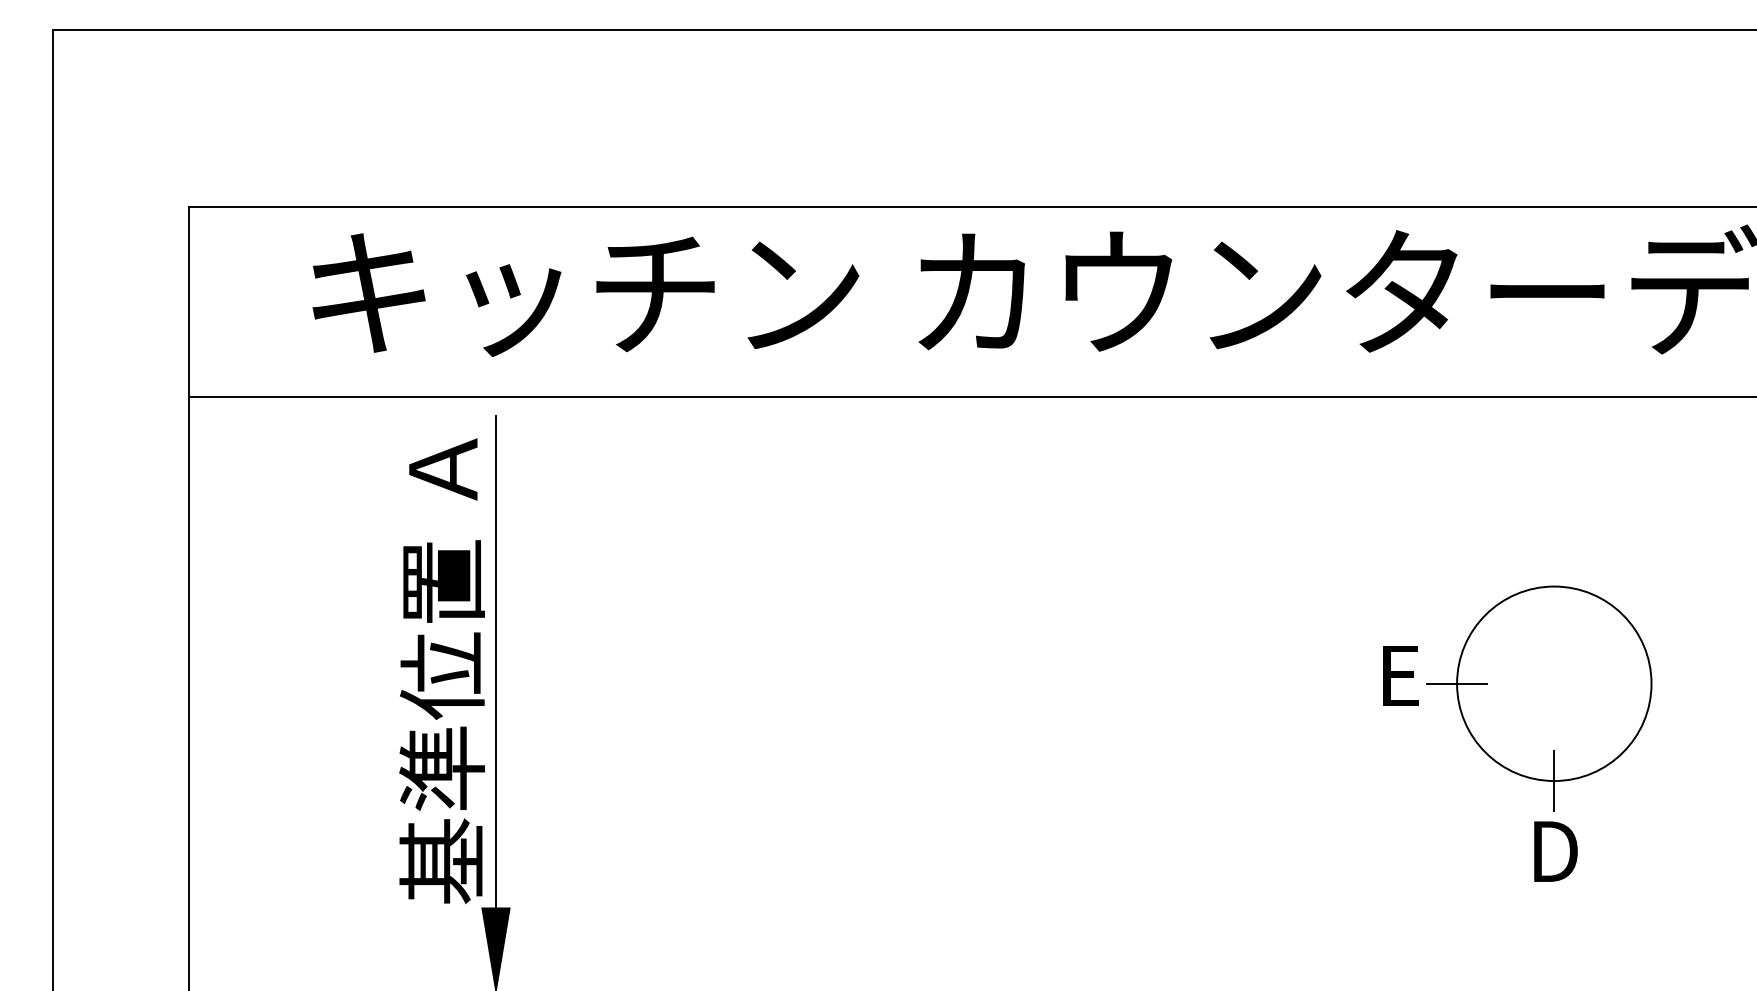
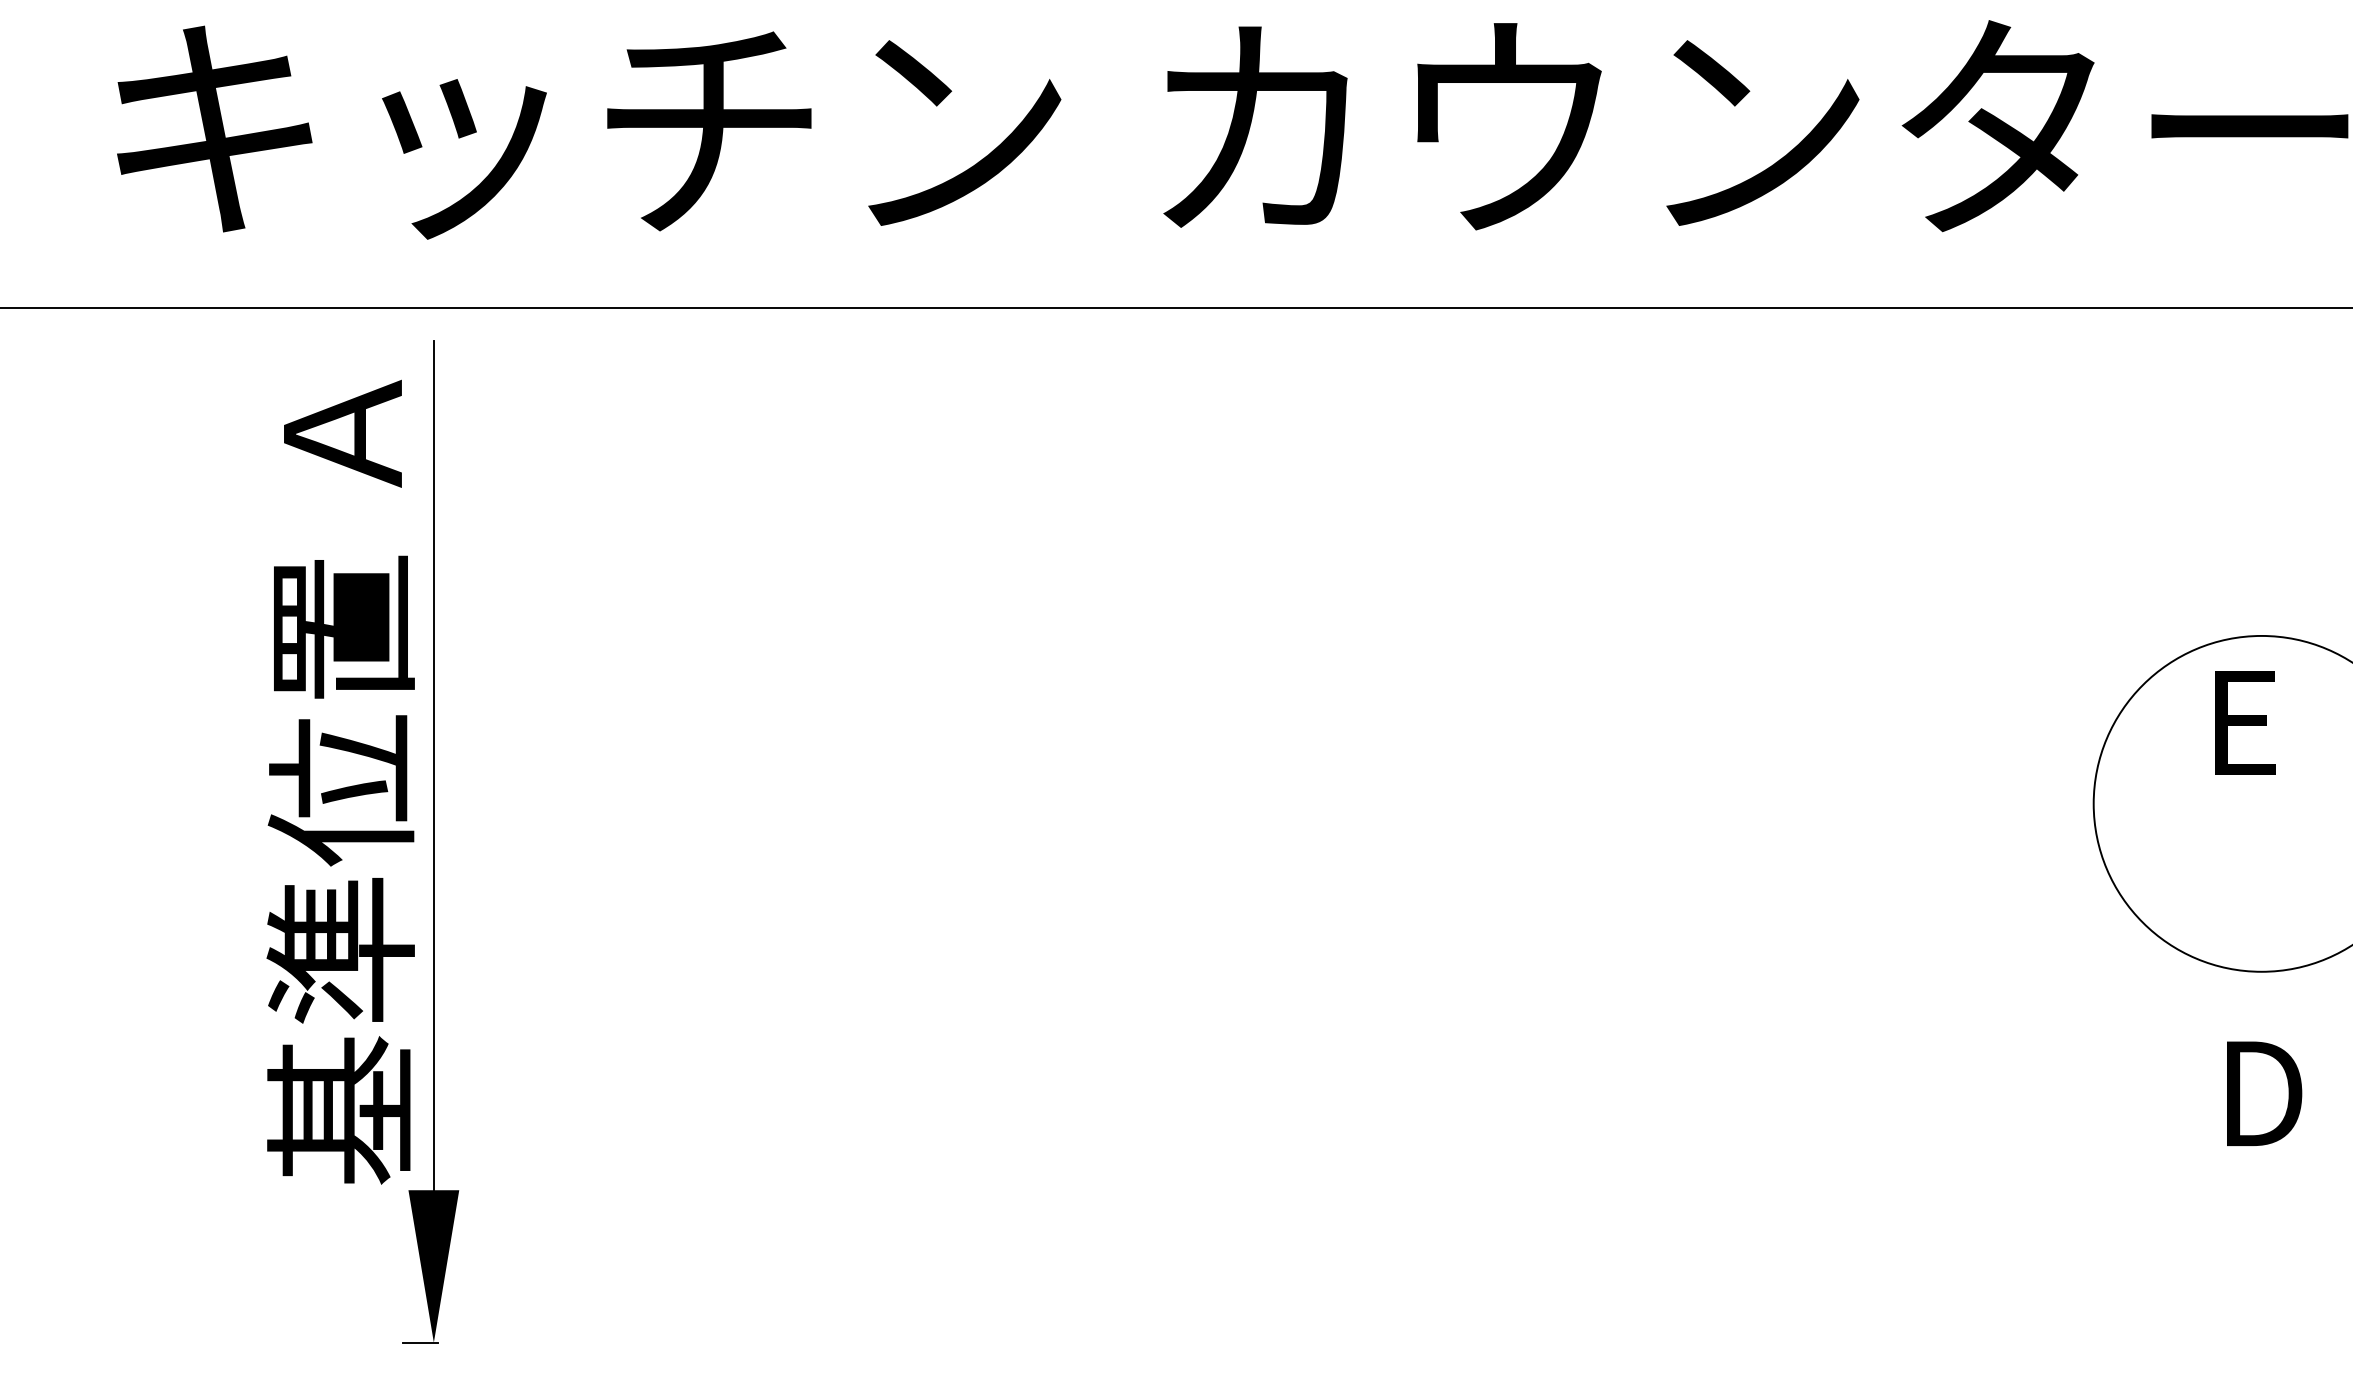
text: (1400, 675) -> (2244, 722), moved
line: (1456, 683) -> (2092, 803), removed
line: (1554, 780) -> (2261, 970), removed

